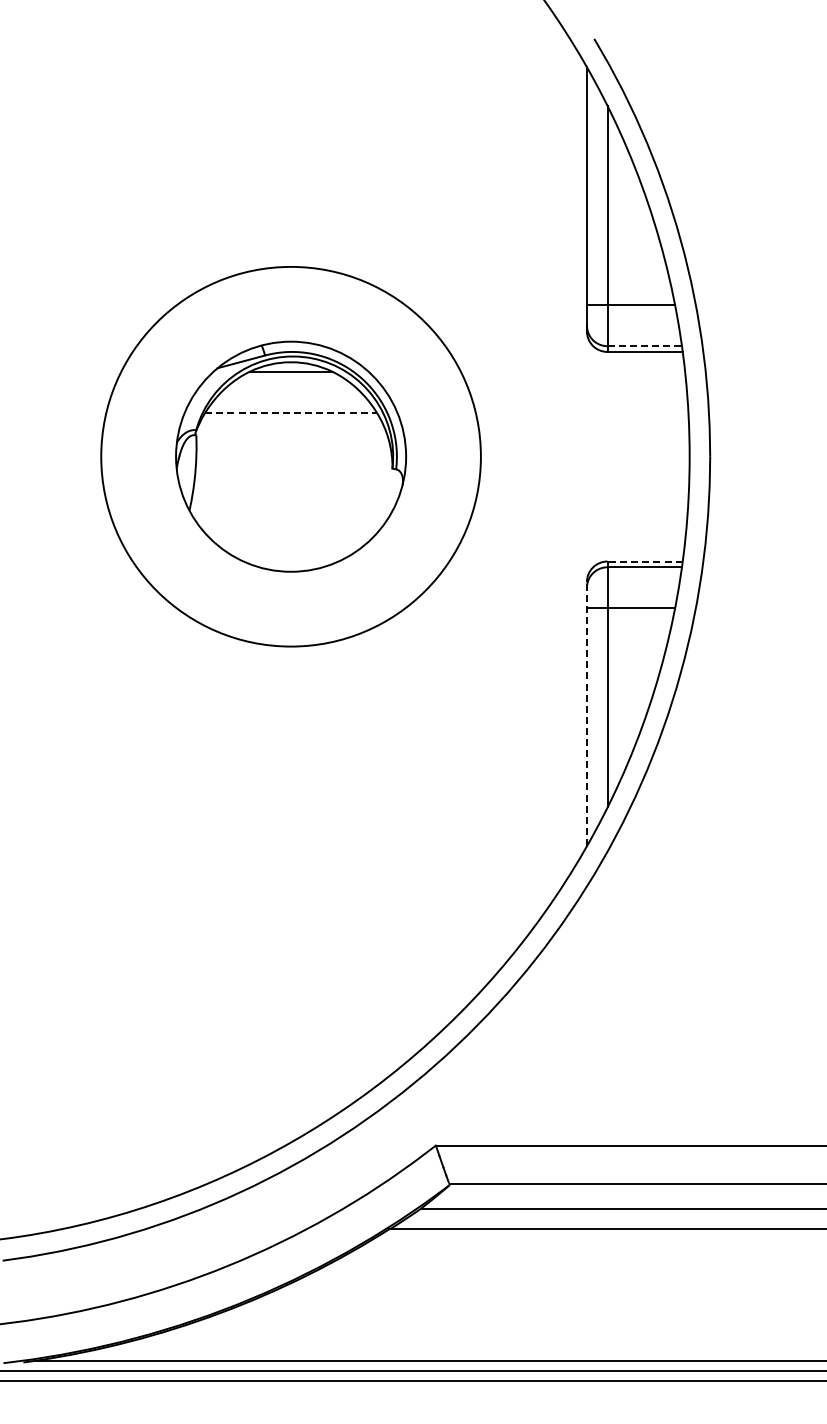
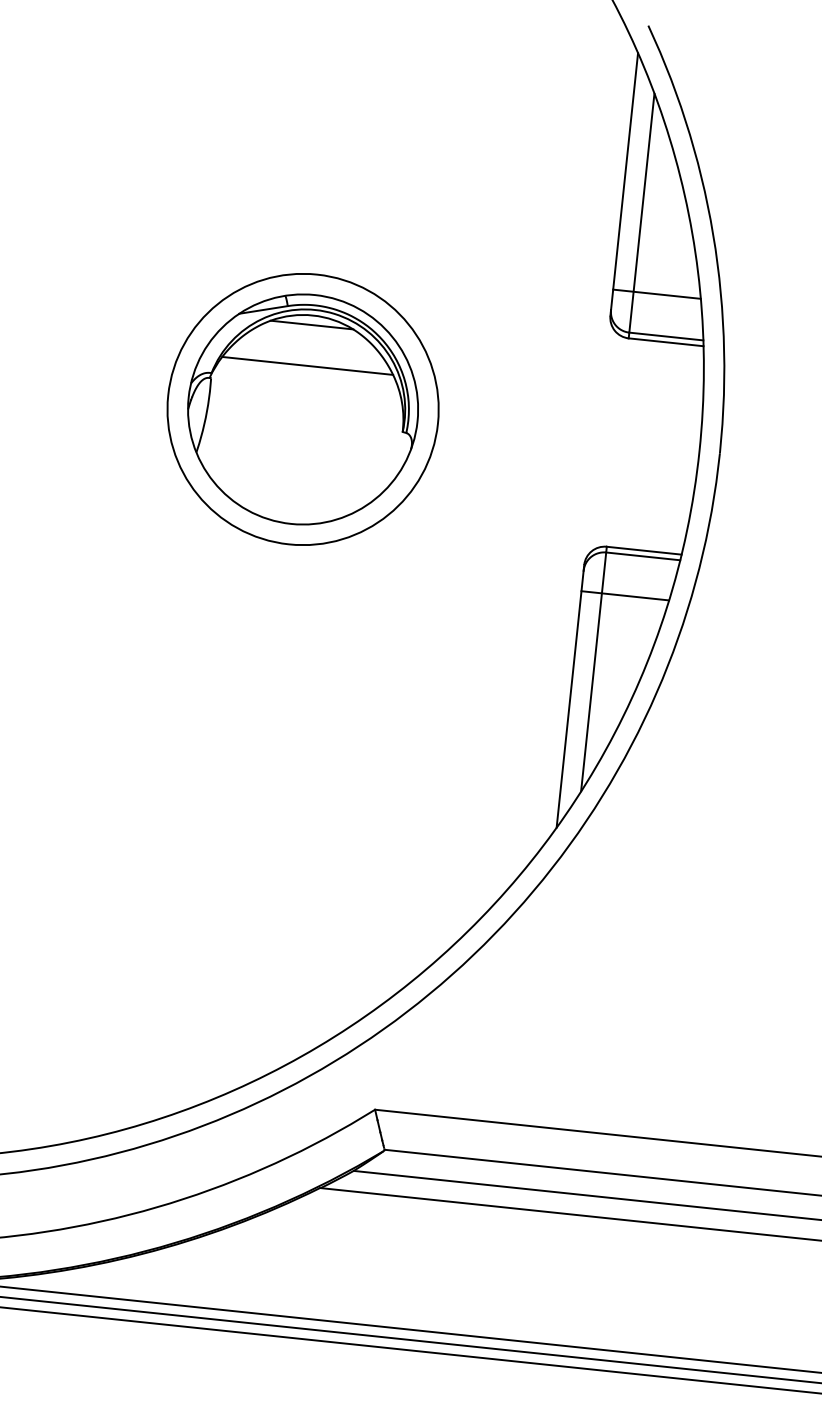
line: (645, 346) -> (667, 336), dashed -> solid
line: (291, 412) -> (308, 365), dashed -> solid
circle: (290, 456) -> (302, 409), size x0.71
line: (645, 561) -> (644, 550), dashed -> solid
line: (586, 714) -> (569, 696), dashed -> solid

